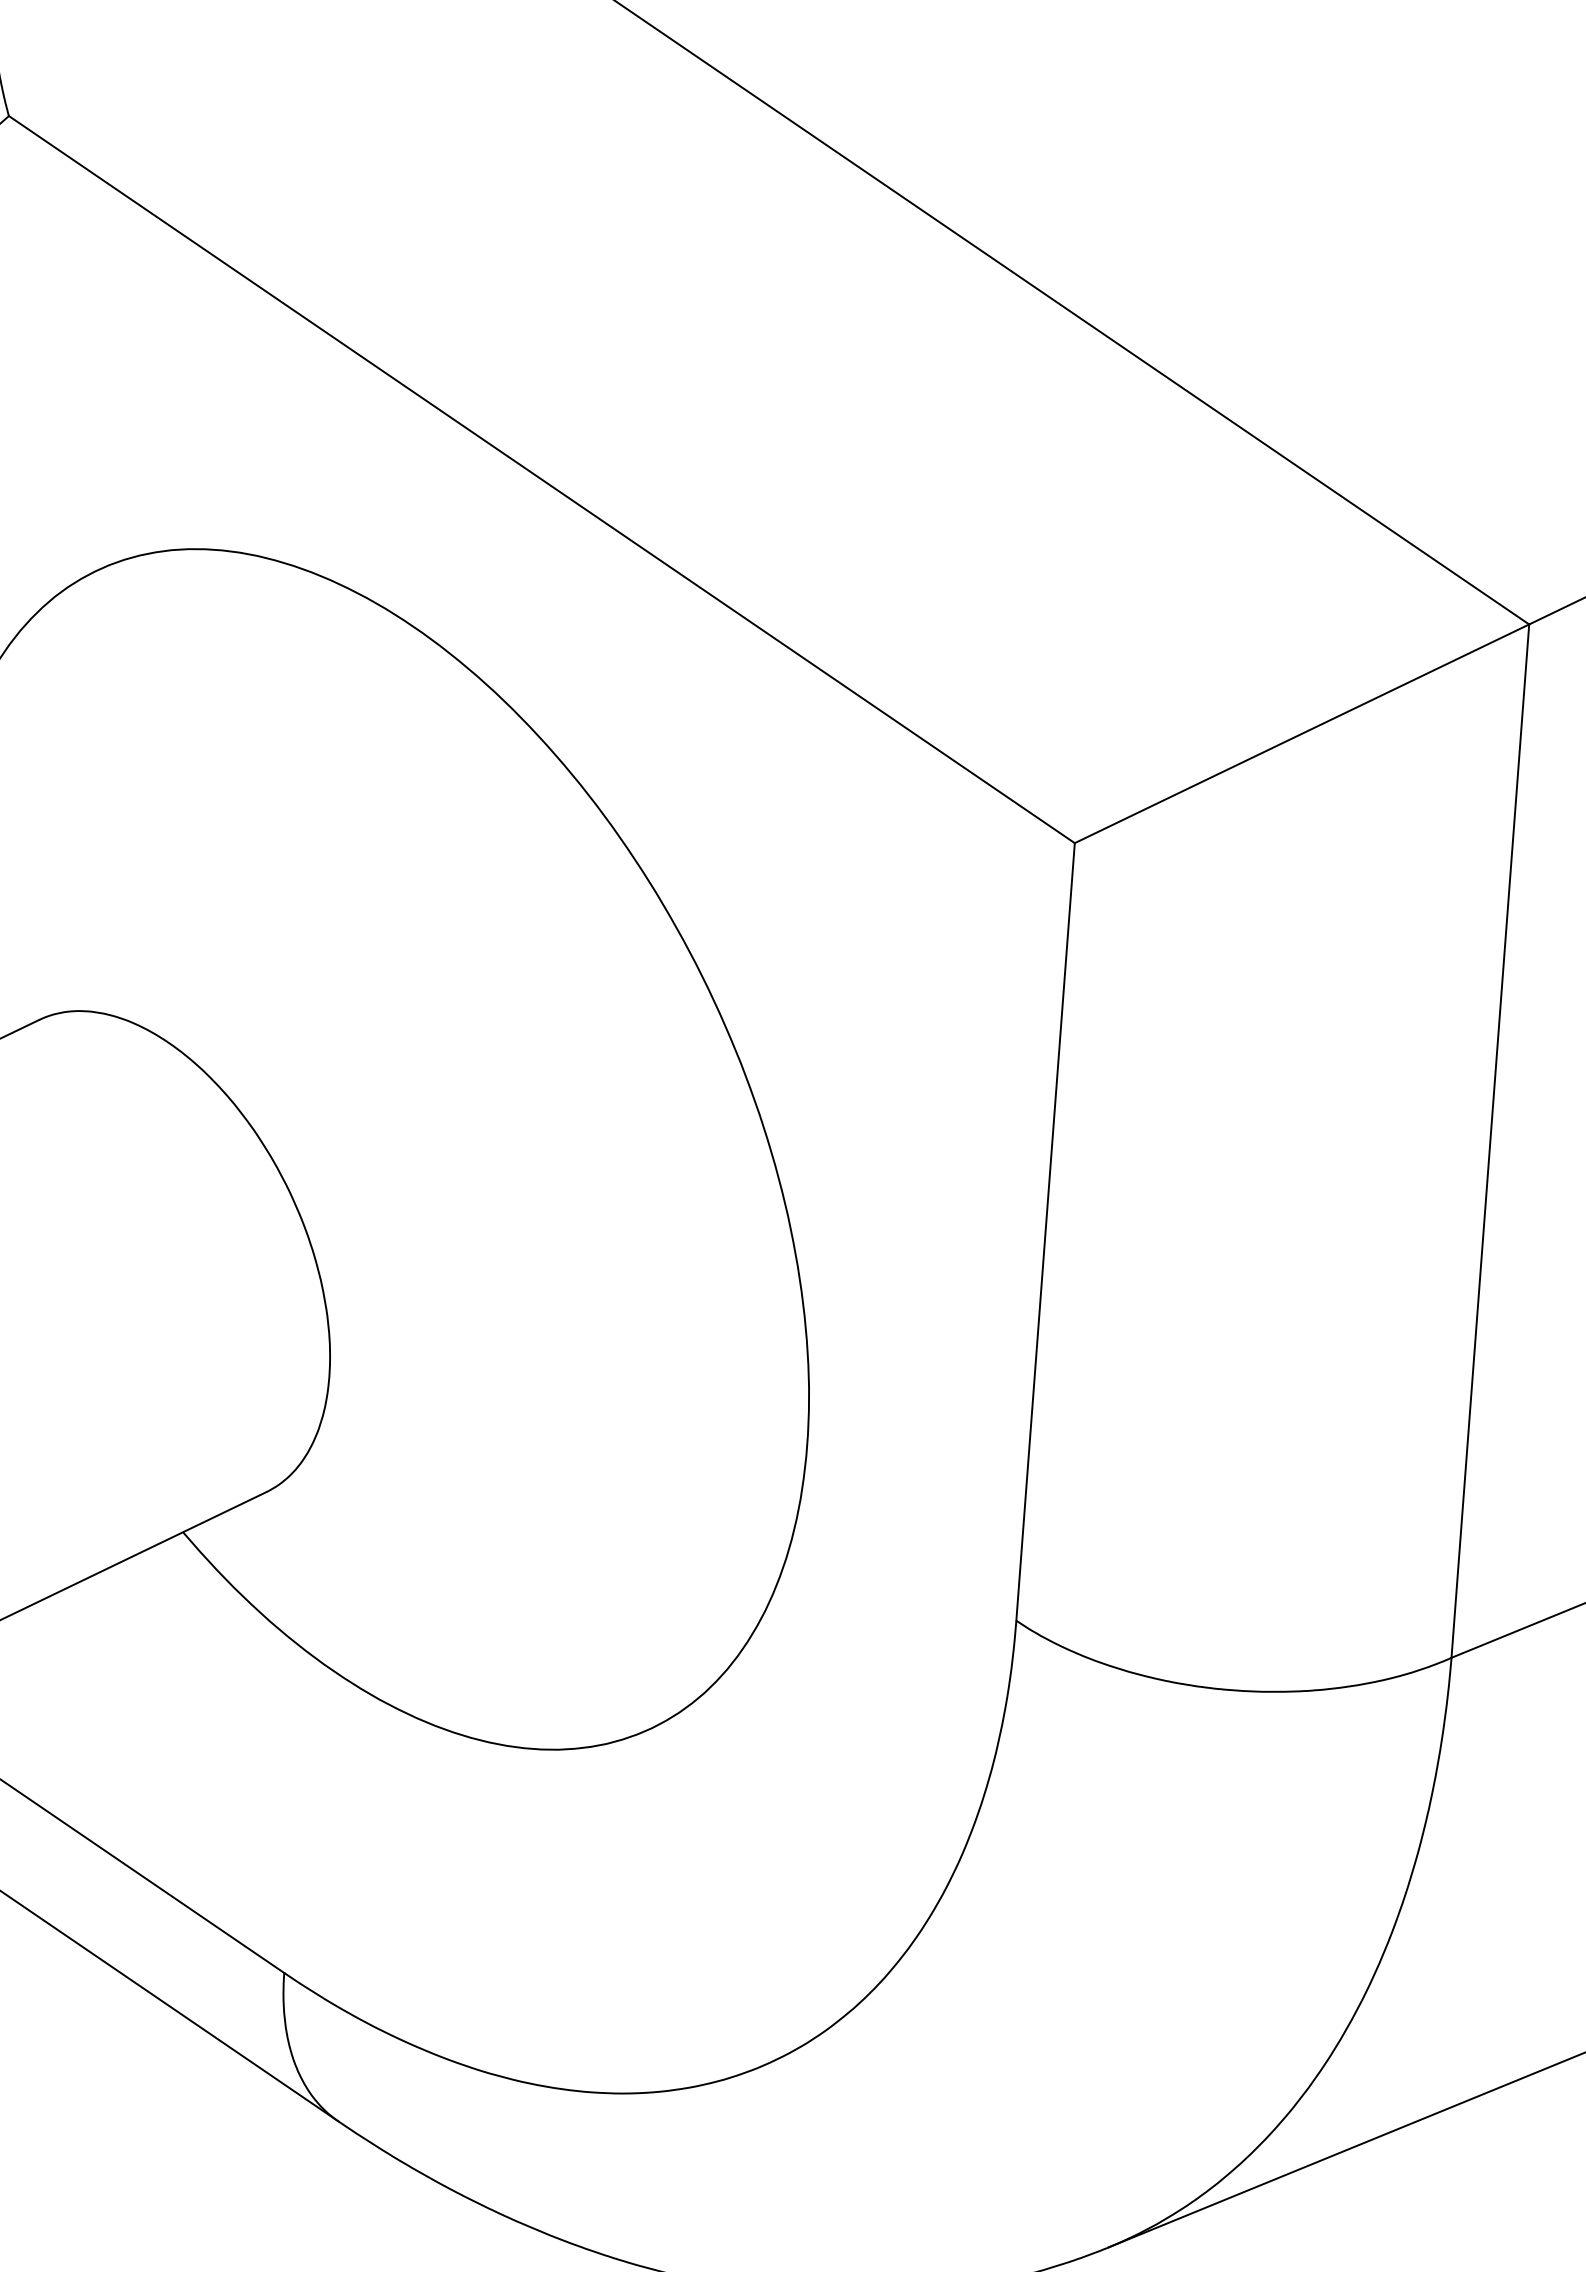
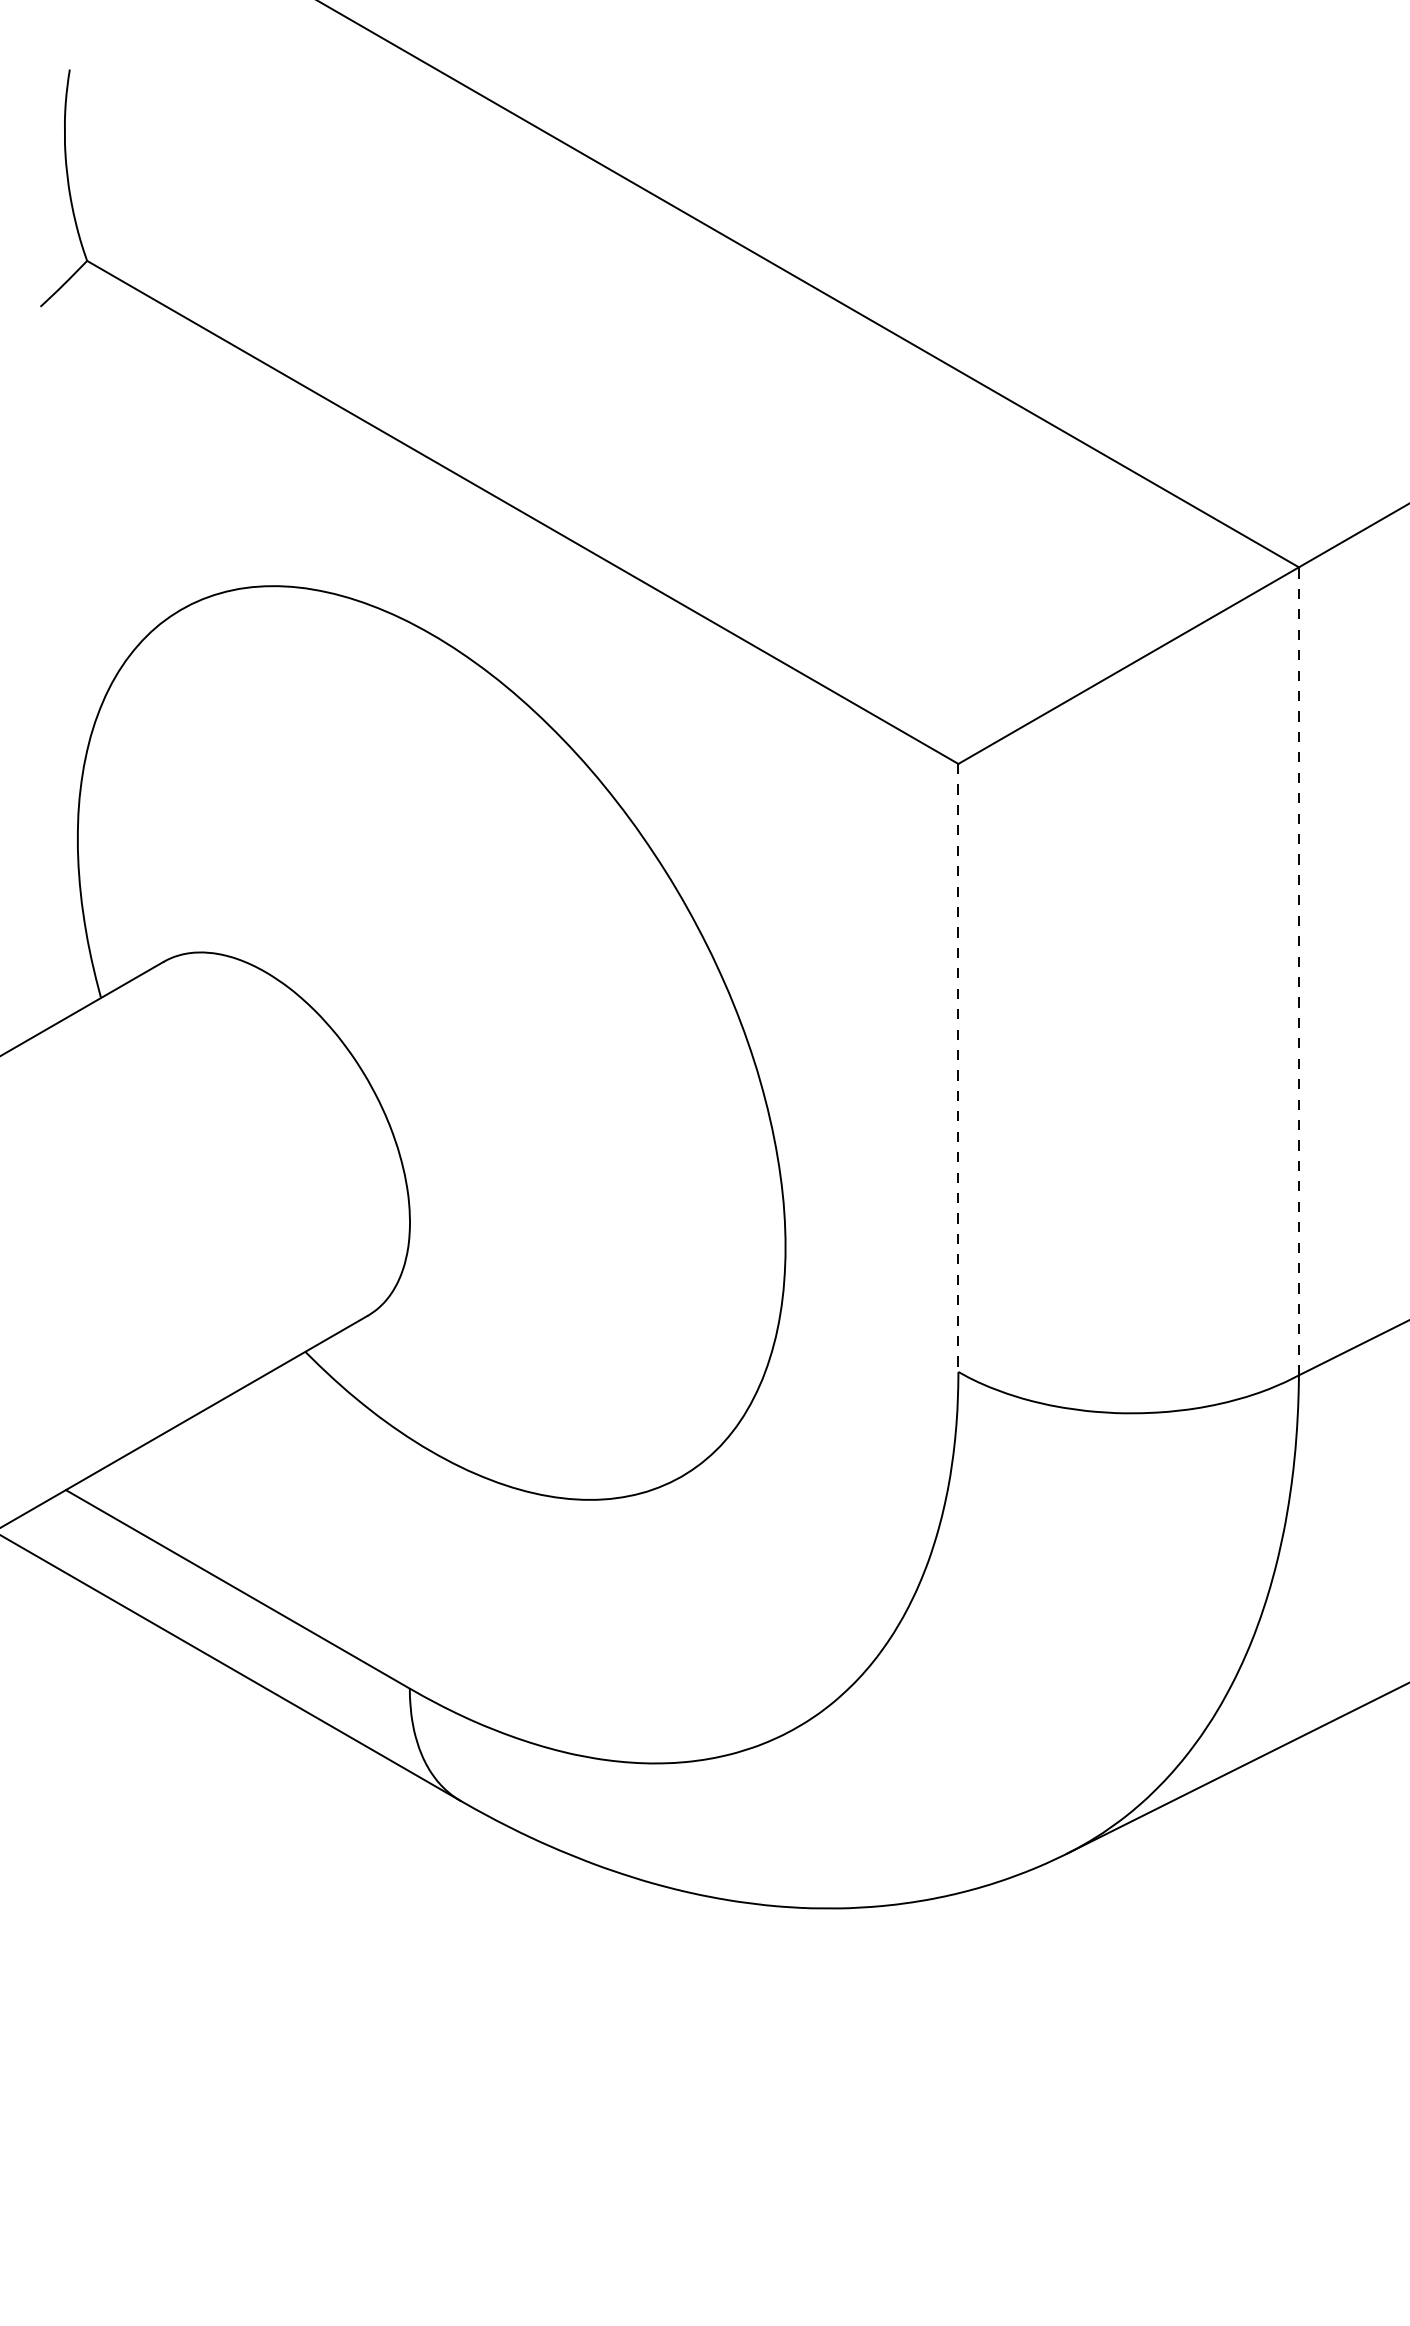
line: (1489, 1140) -> (1298, 970), solid -> dashed
line: (1045, 1231) -> (958, 1067), solid -> dashed

